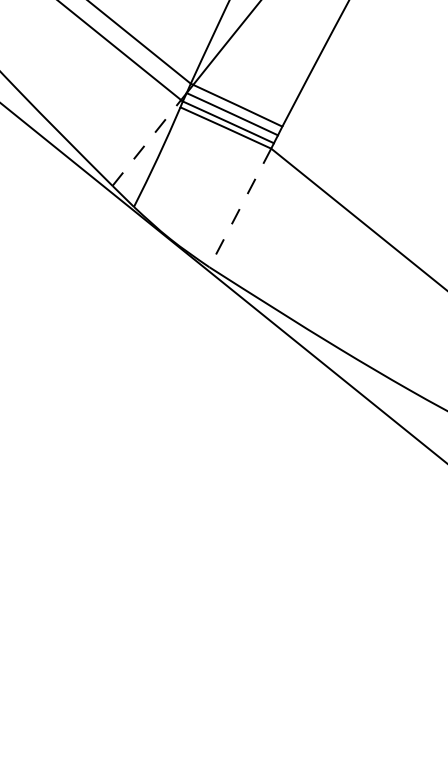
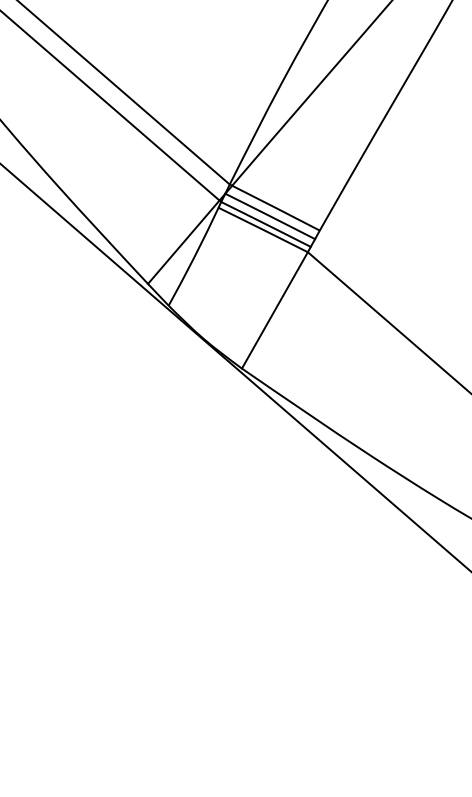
line: (146, 143) -> (183, 242), dashed -> solid
line: (239, 208) -> (274, 310), dashed -> solid

